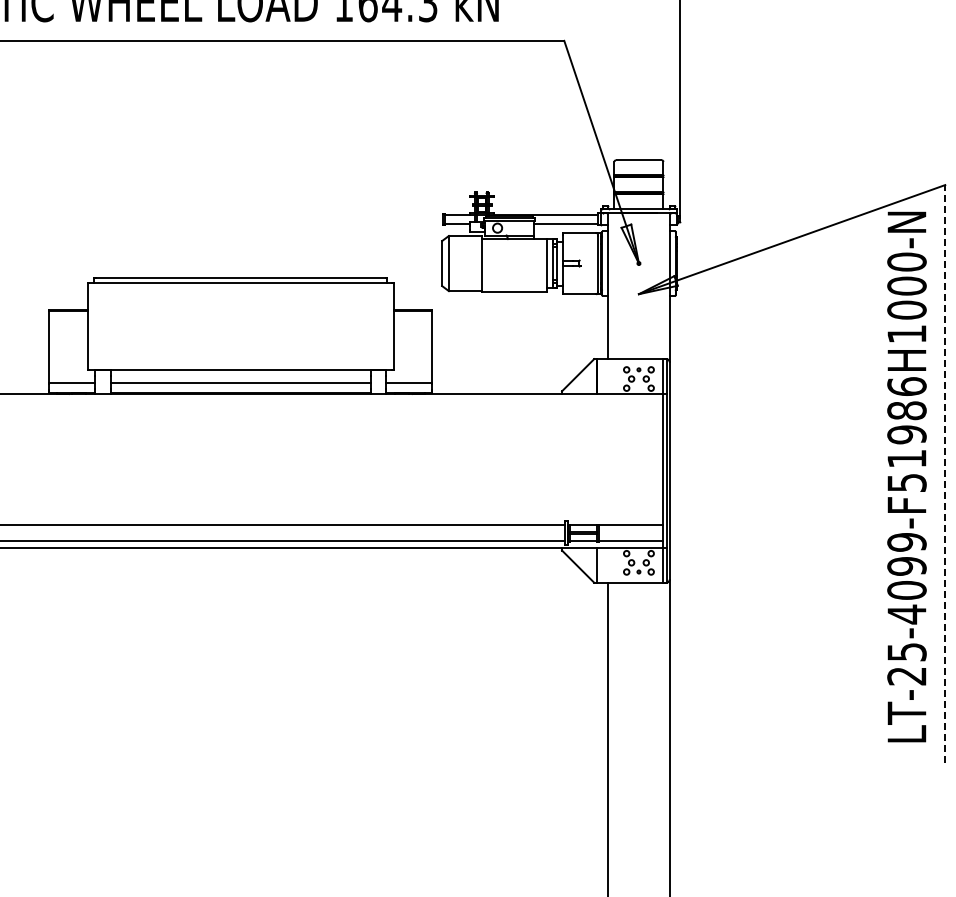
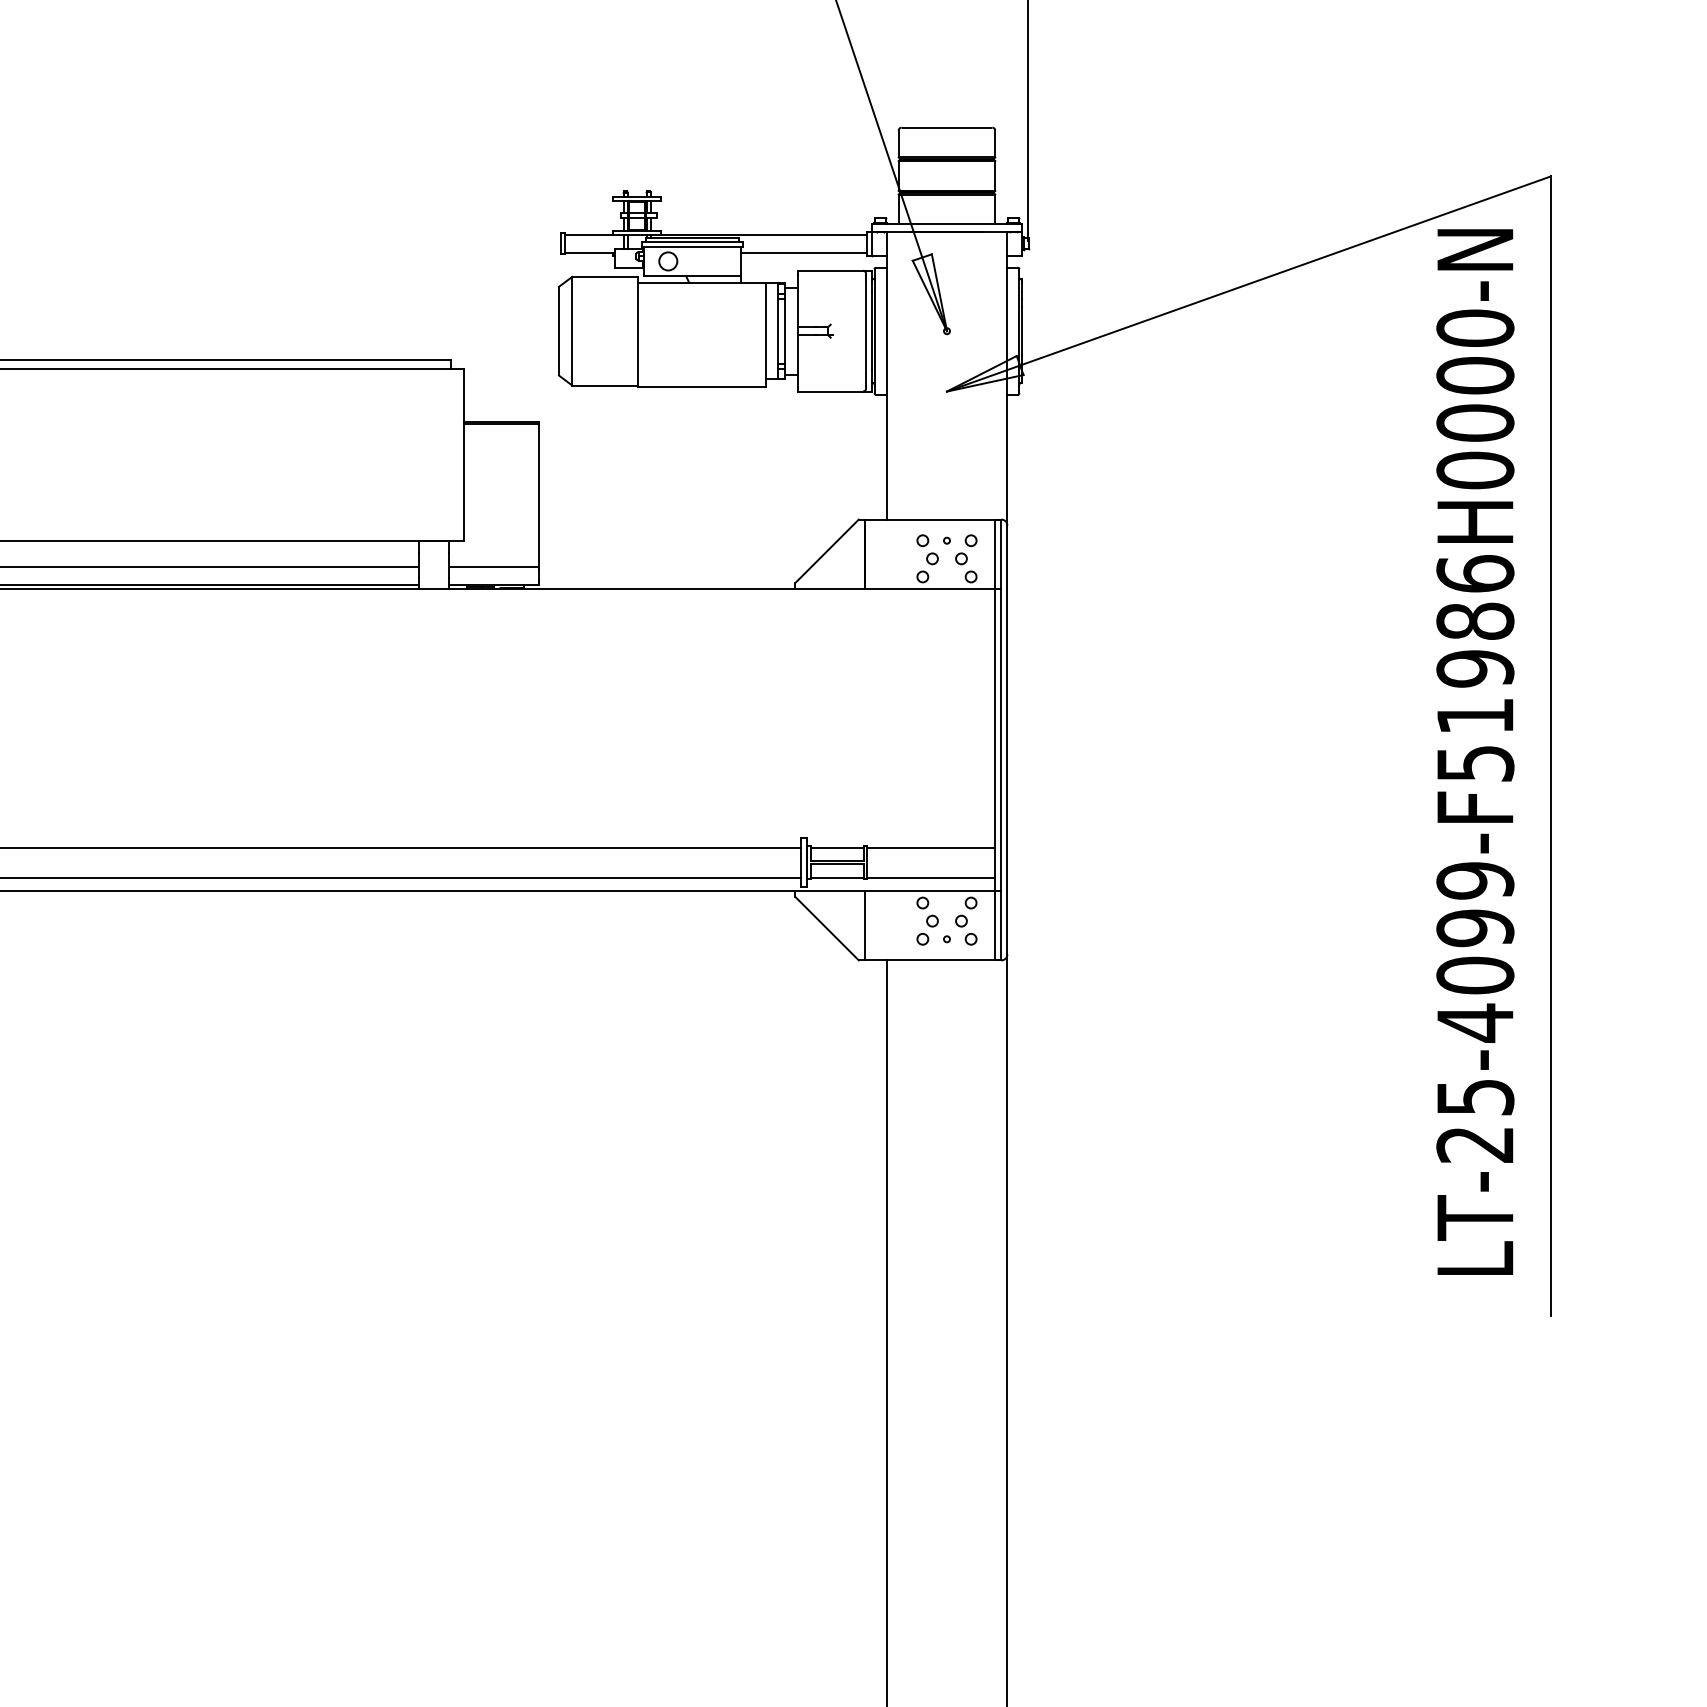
text: (906, 333) -> (1474, 469), LT-25-4099-F51986H1000-N -> LT-25-4099-F51986H0000-N
line: (945, 473) -> (1551, 745), dashed -> solid

